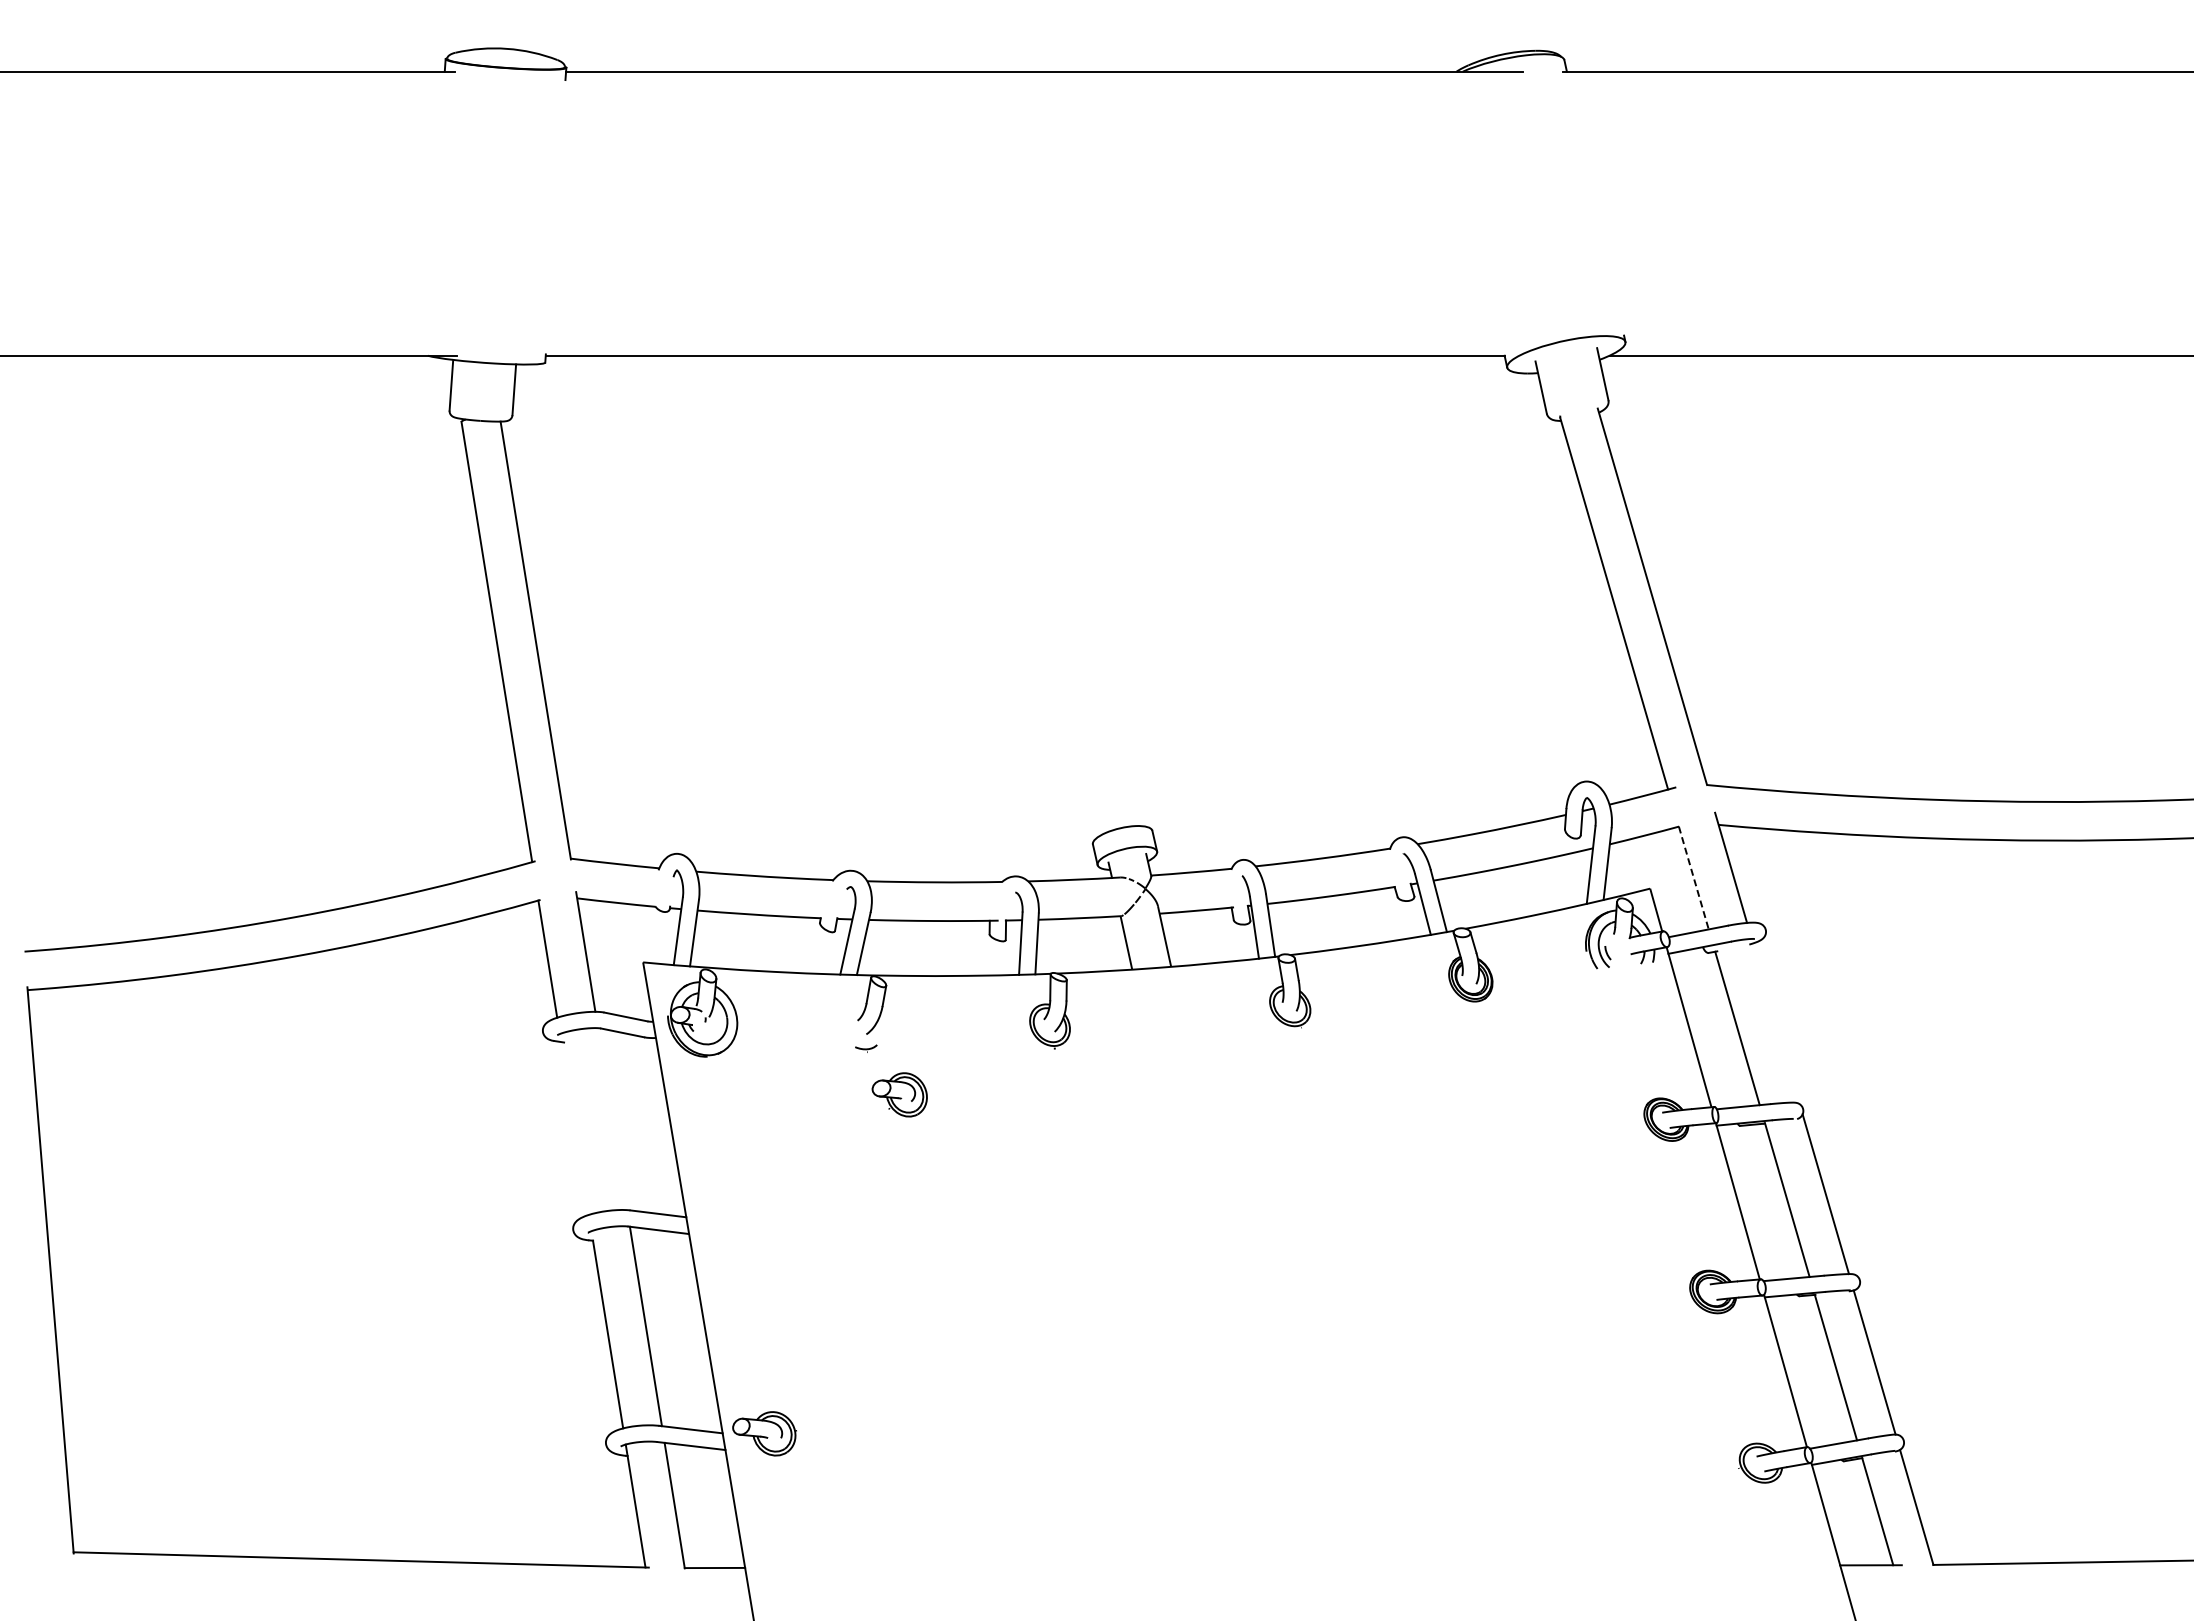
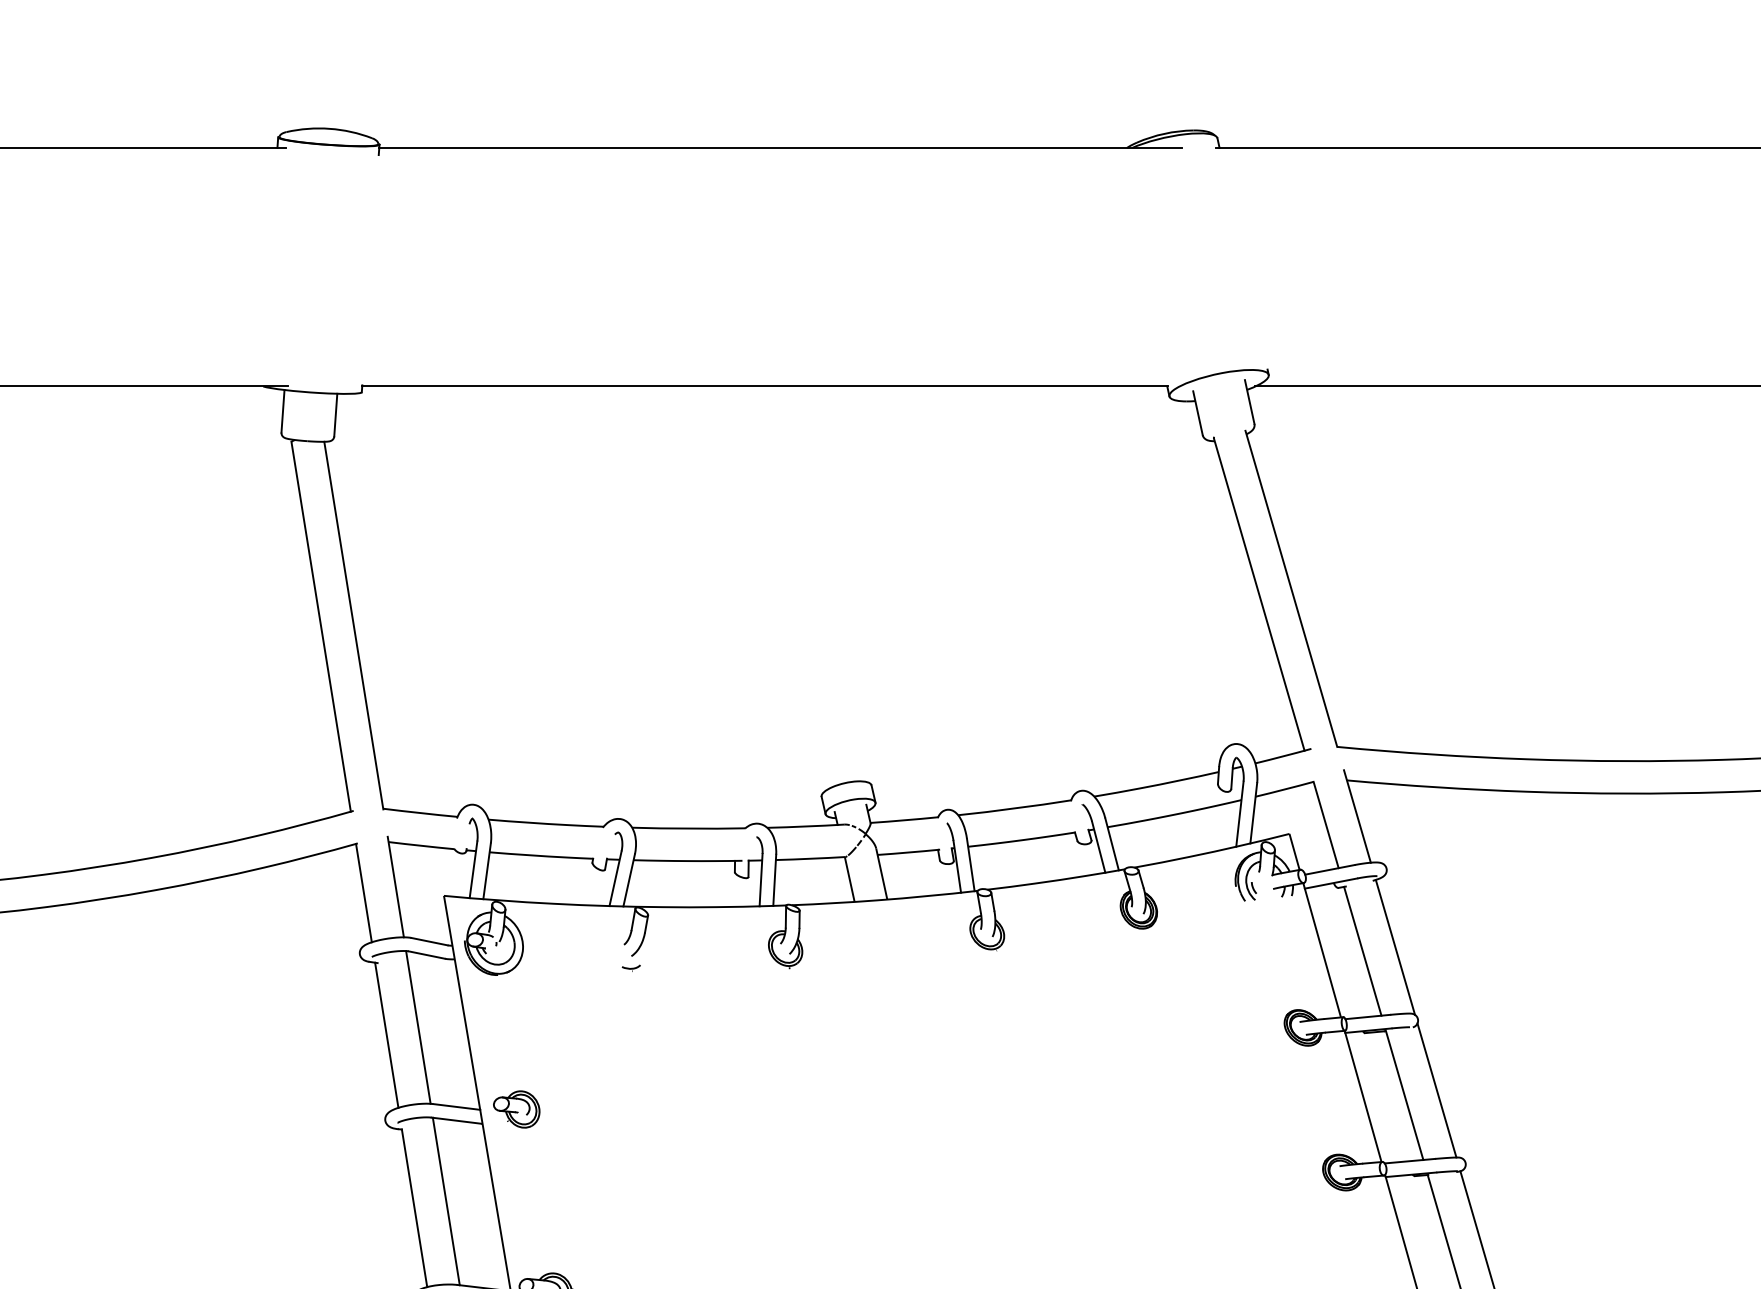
line: (1693, 878) -> (1325, 825), dashed -> solid
line: (1776, 1023) -> (1395, 947), added
part: (899, 1094) -> (516, 1109), moved
line: (612, 1119) -> (418, 1027), added
line: (574, 1128) -> (386, 1035), added

